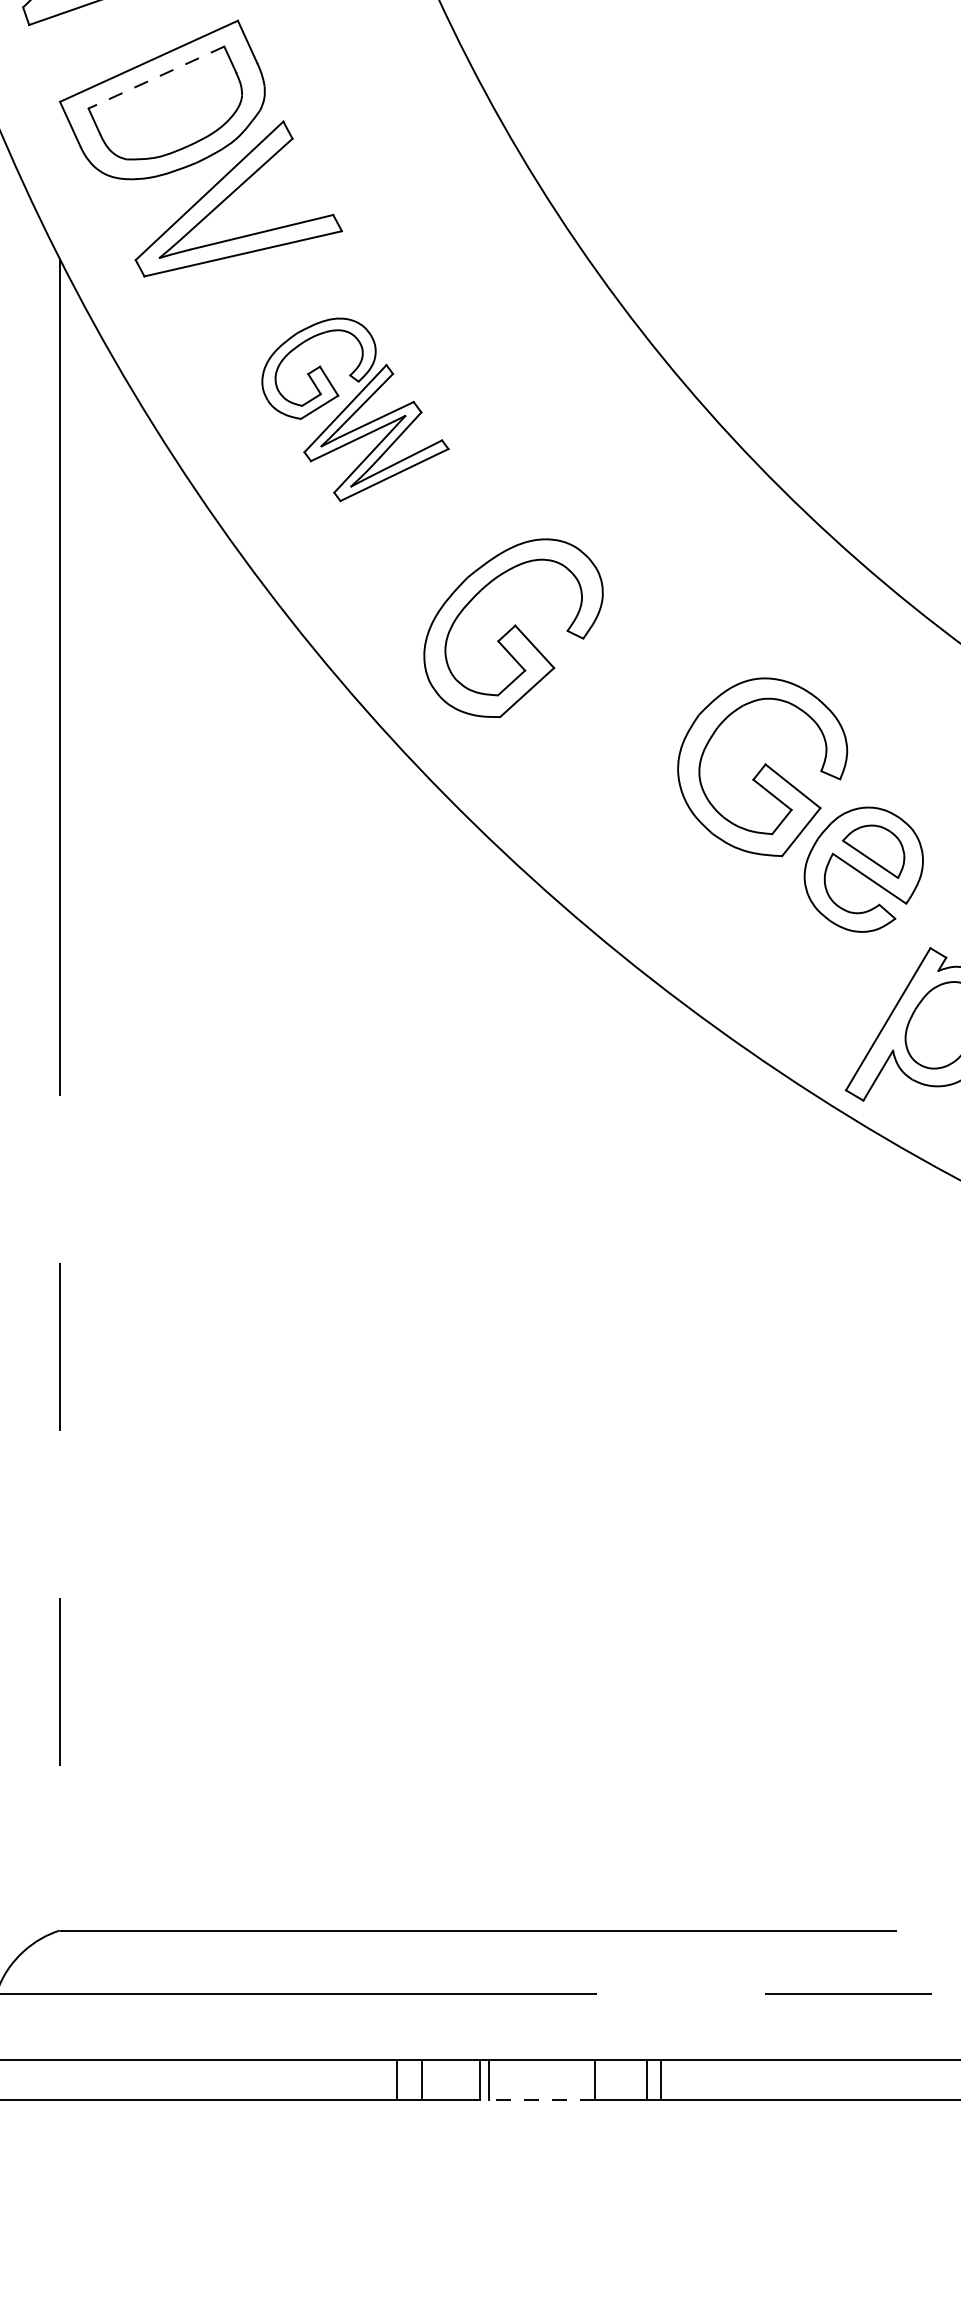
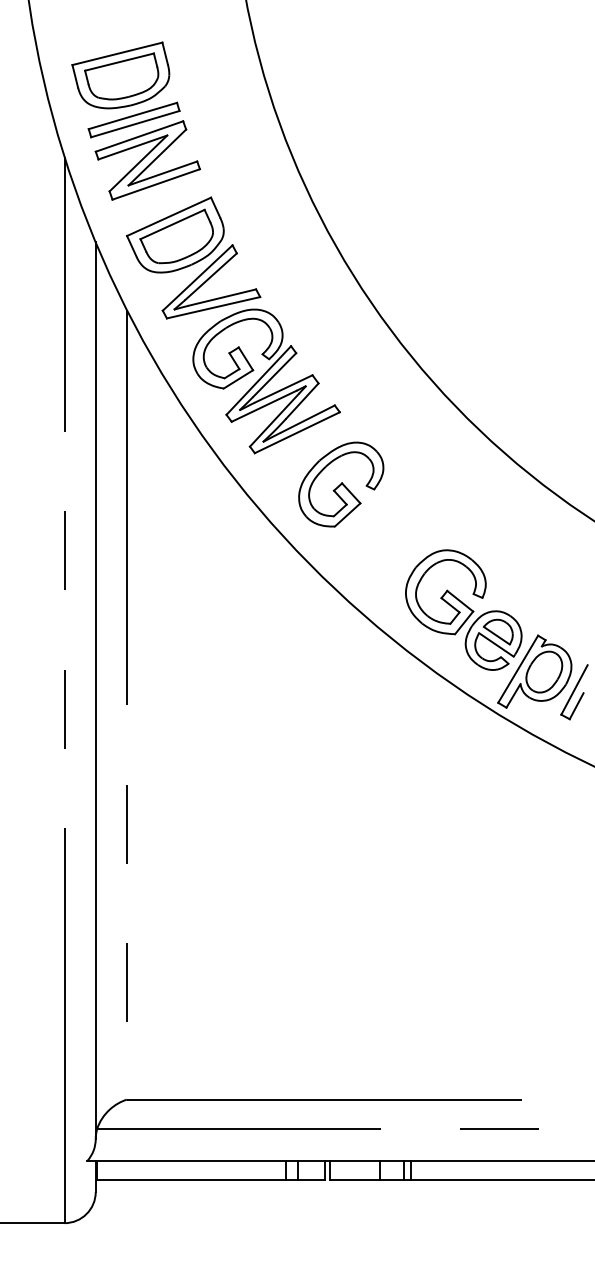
line: (156, 77) -> (172, 224), dashed -> solid
part: (355, 409) -> (266, 381), size x1.67
part: (799, 803) -> (463, 609), moved
line: (541, 2099) -> (354, 1179), dashed -> solid

